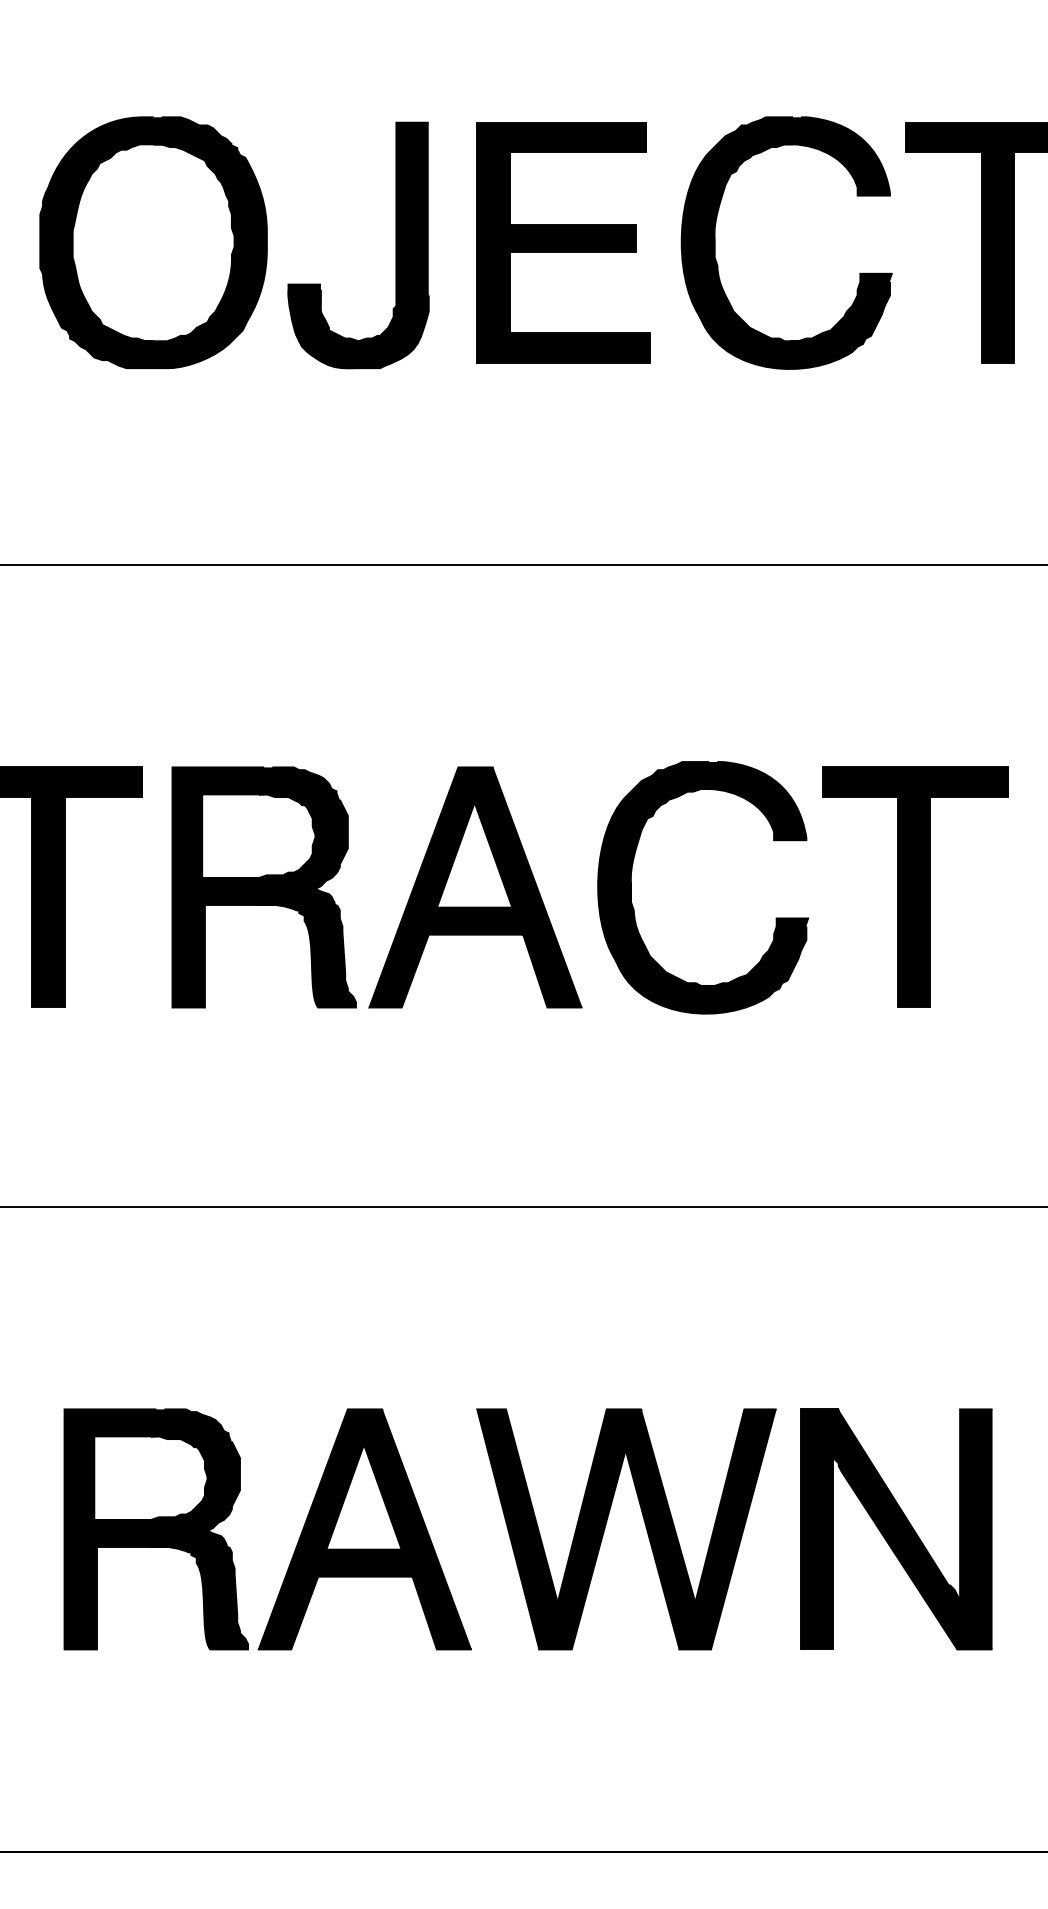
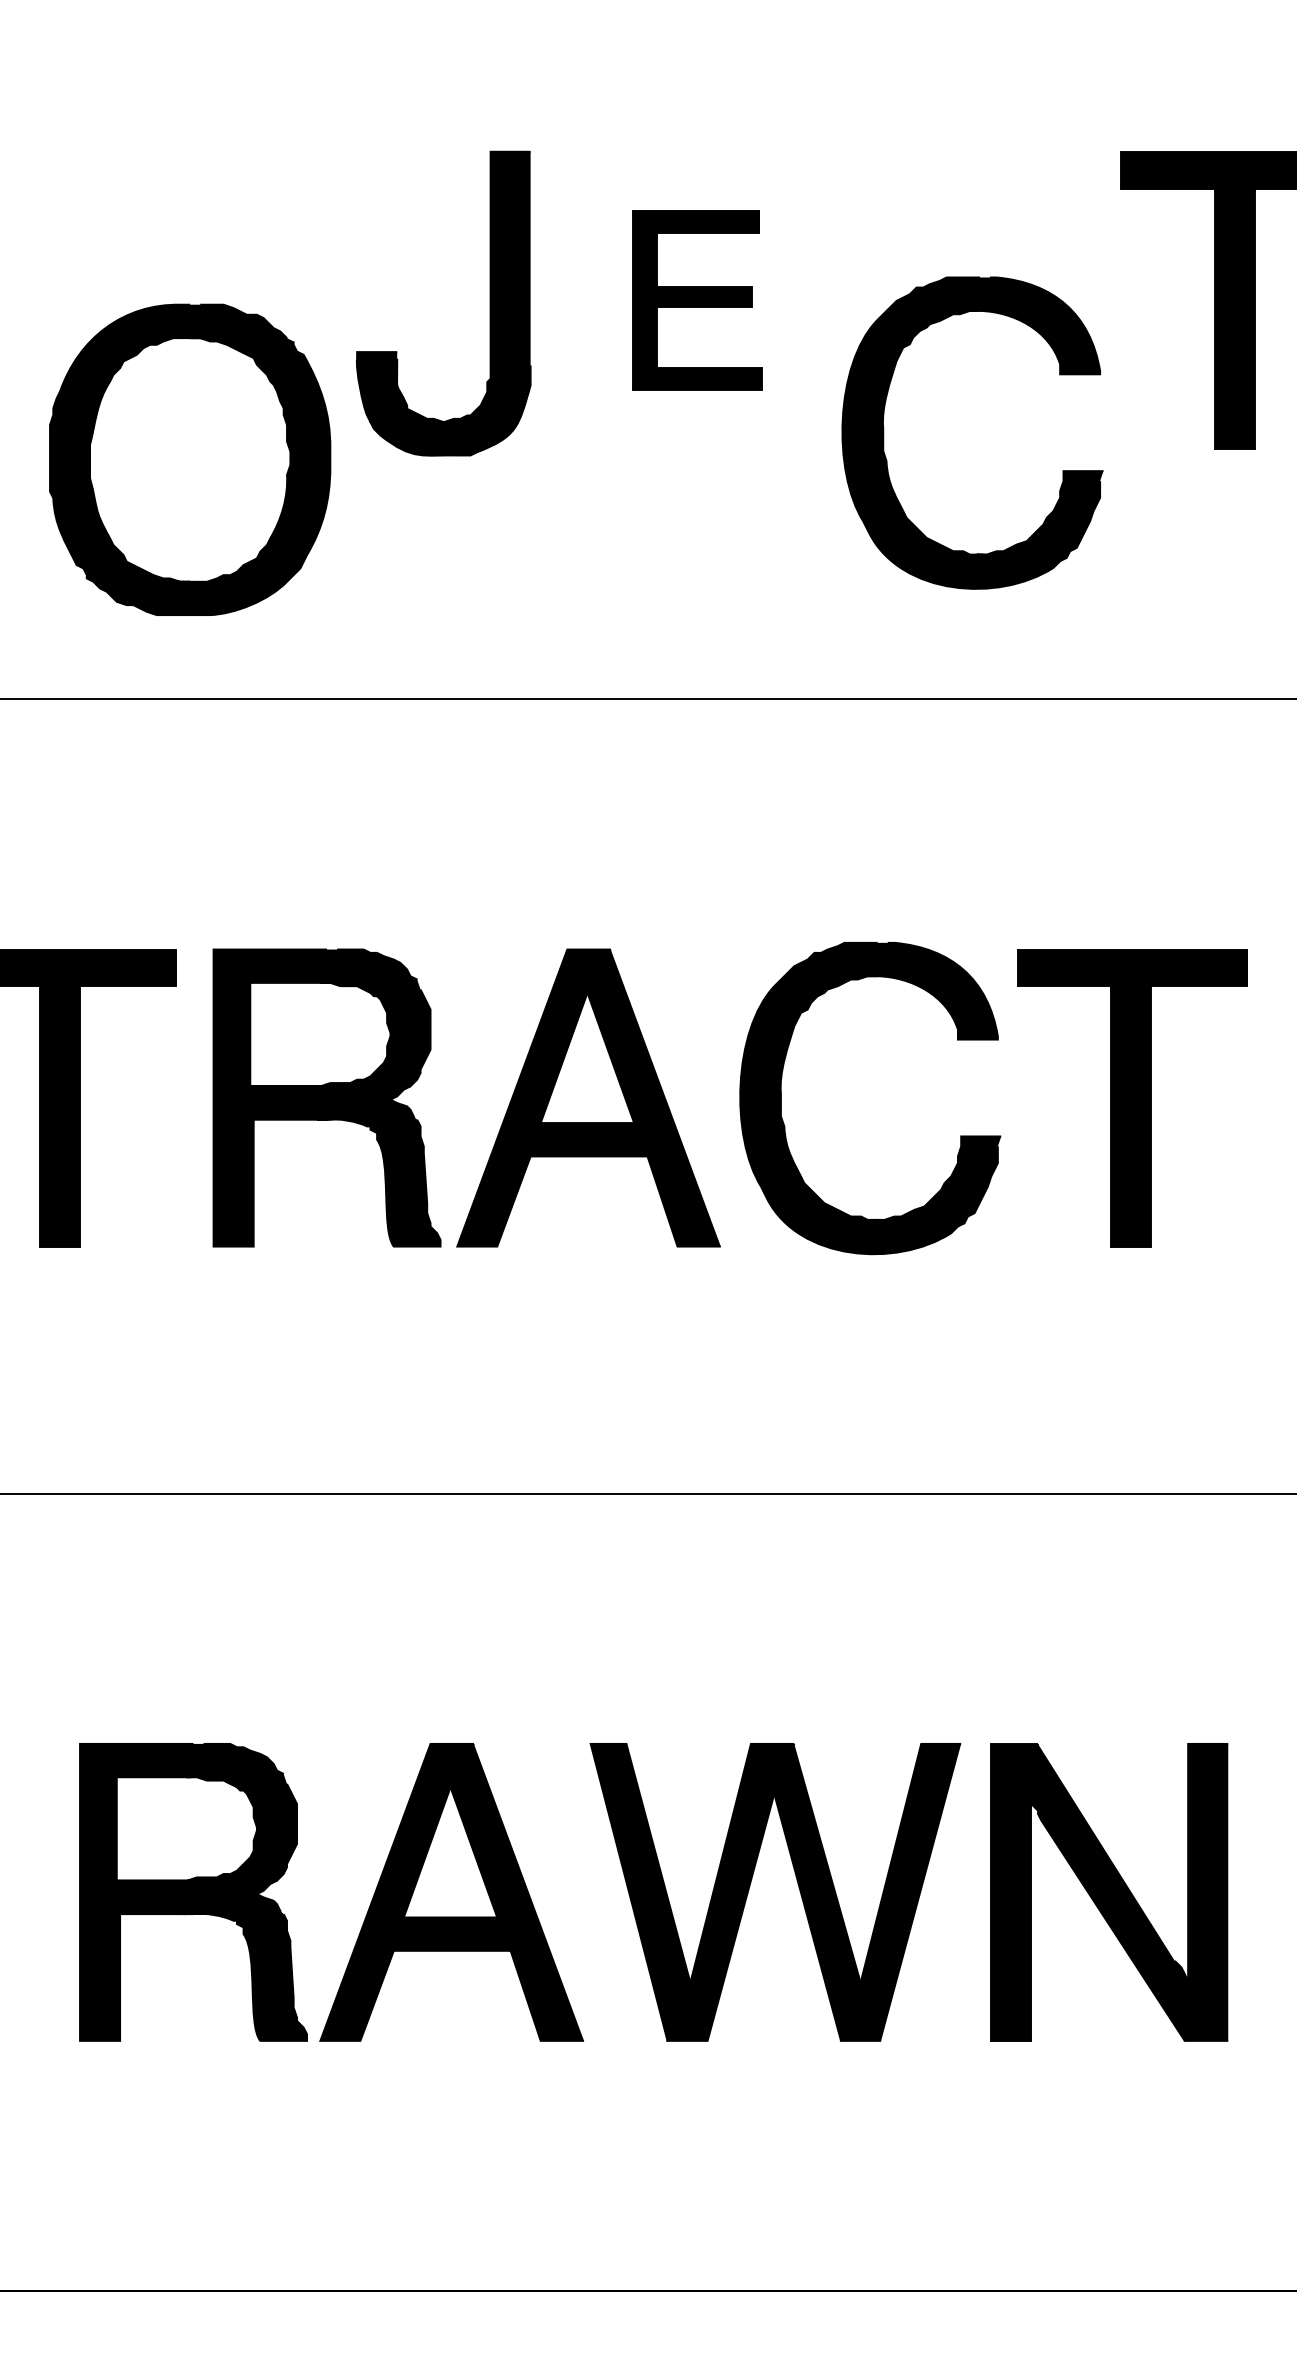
part: (153, 242) -> (190, 459), moved
part: (563, 242) -> (697, 299), size x0.6
part: (715, 242) -> (884, 432), moved

